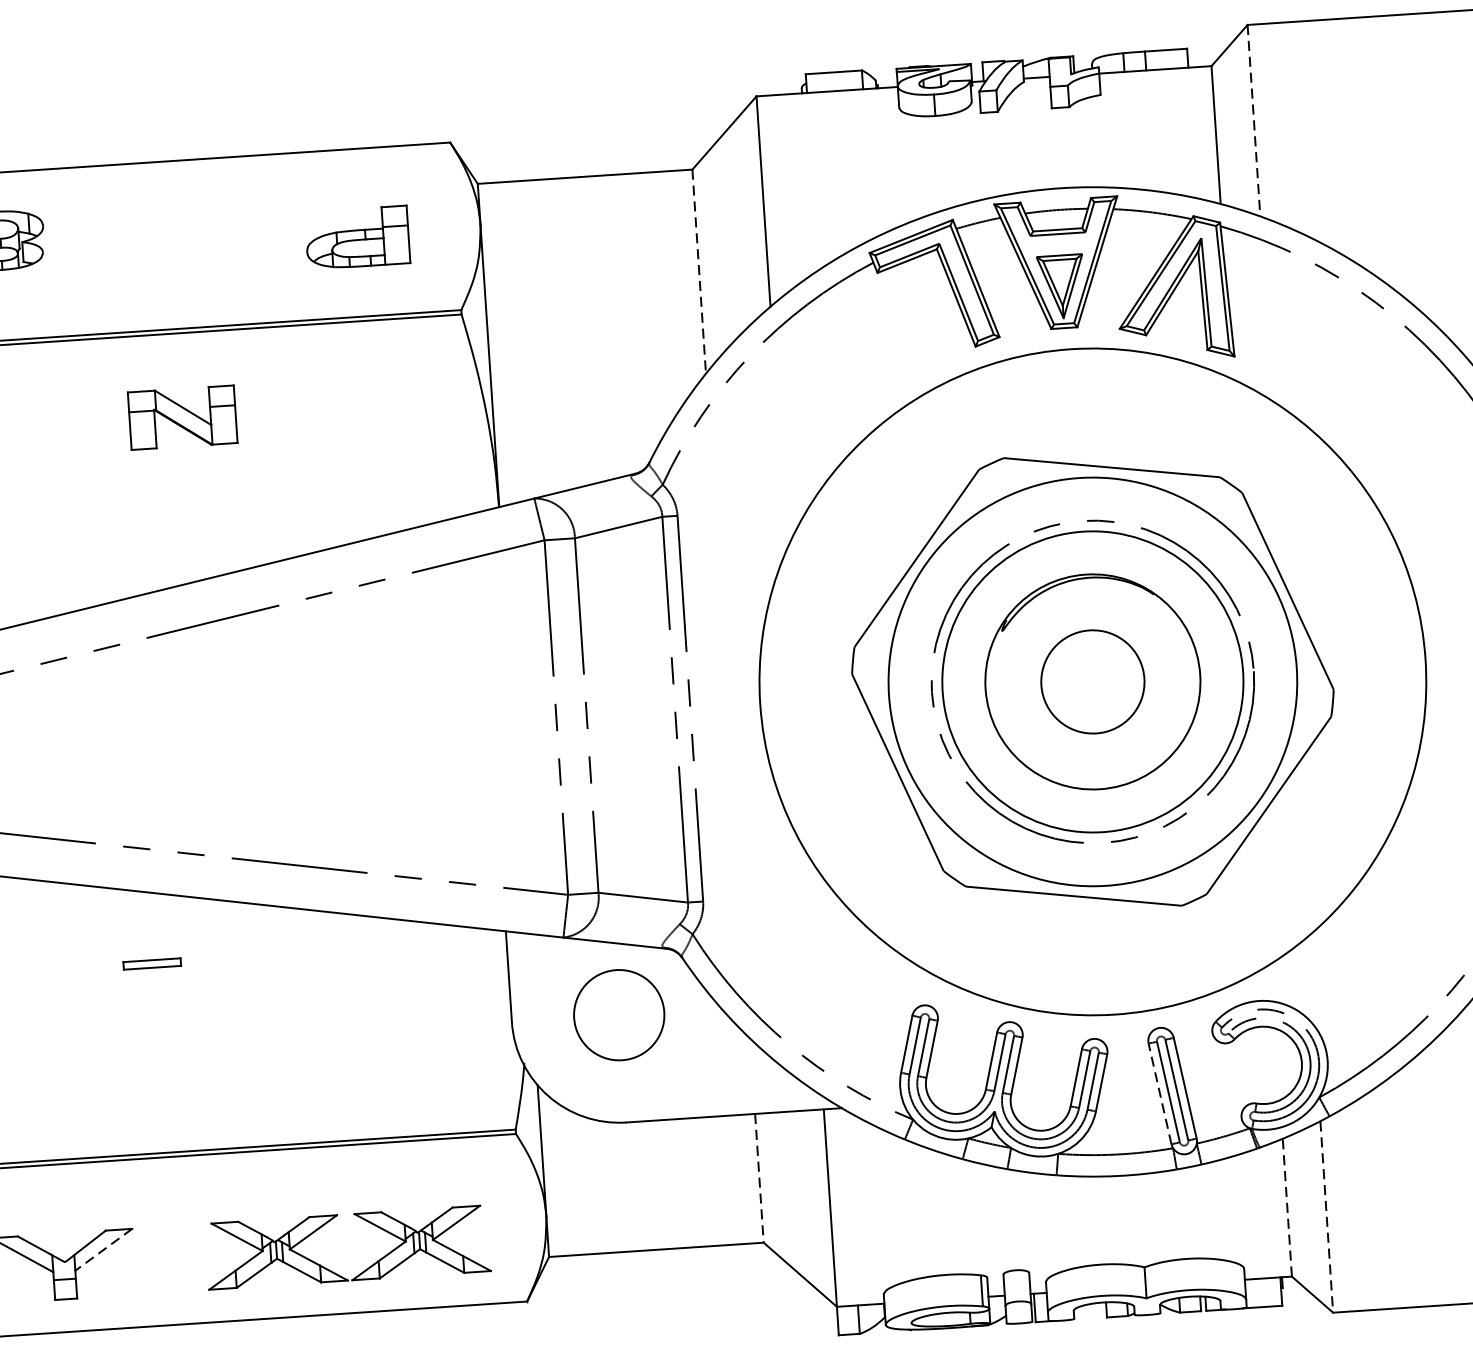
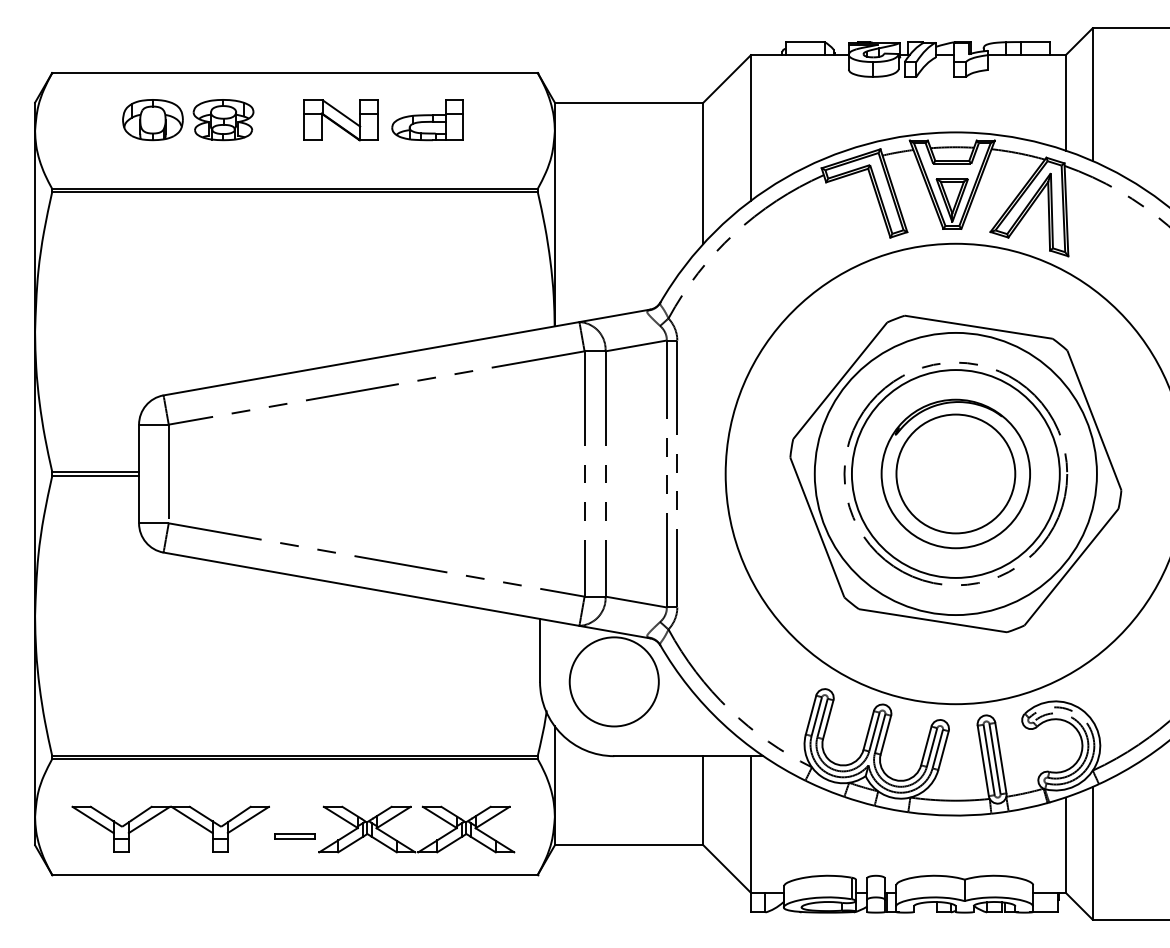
line: (1254, 121) -> (1092, 95), dashed -> solid
part: (357, 238) -> (427, 120), moved
line: (699, 271) -> (703, 173), dashed -> solid
part: (182, 418) -> (340, 120), moved
circle: (1092, 681) -> (955, 473), size x1.67
part: (151, 964) -> (294, 836), moved
circle: (618, 1014) -> (613, 681), size x1.43
line: (1160, 1093) -> (983, 760), dashed -> solid
line: (759, 1177) -> (703, 800), dashed -> solid
line: (1286, 1208) -> (1065, 845), dashed -> solid
line: (1326, 1217) -> (1092, 853), dashed -> solid
line: (103, 1250) -> (248, 820), dashed -> solid

